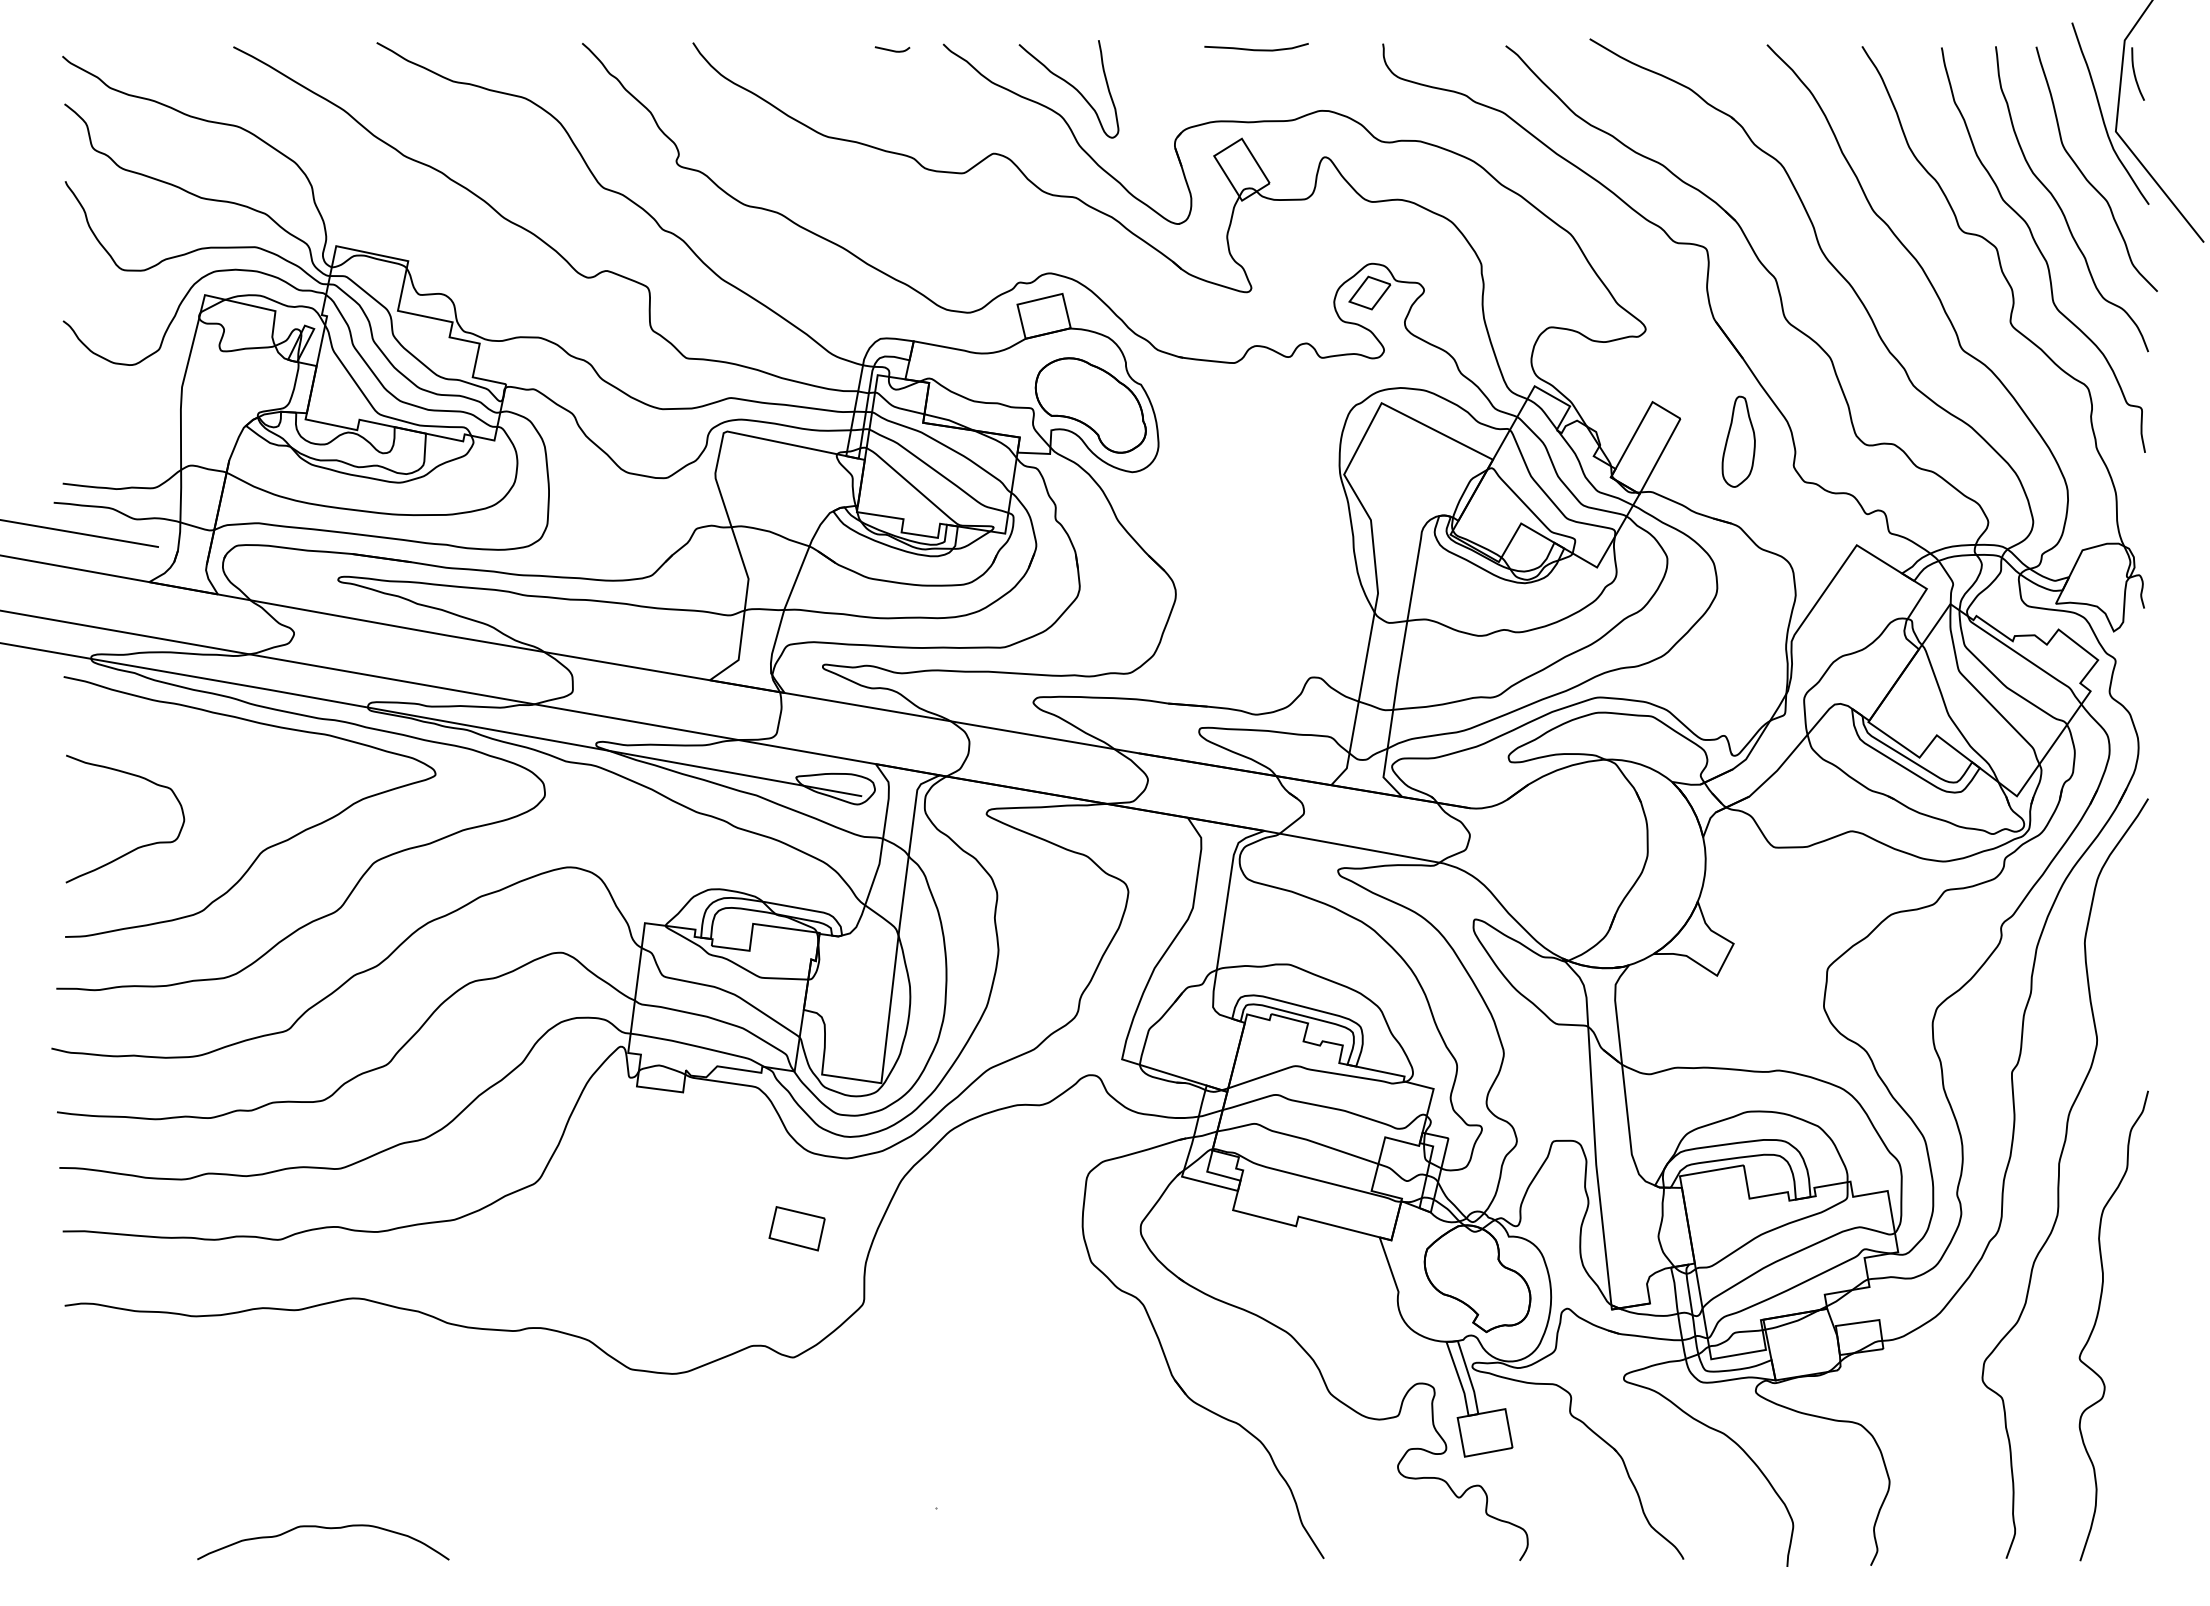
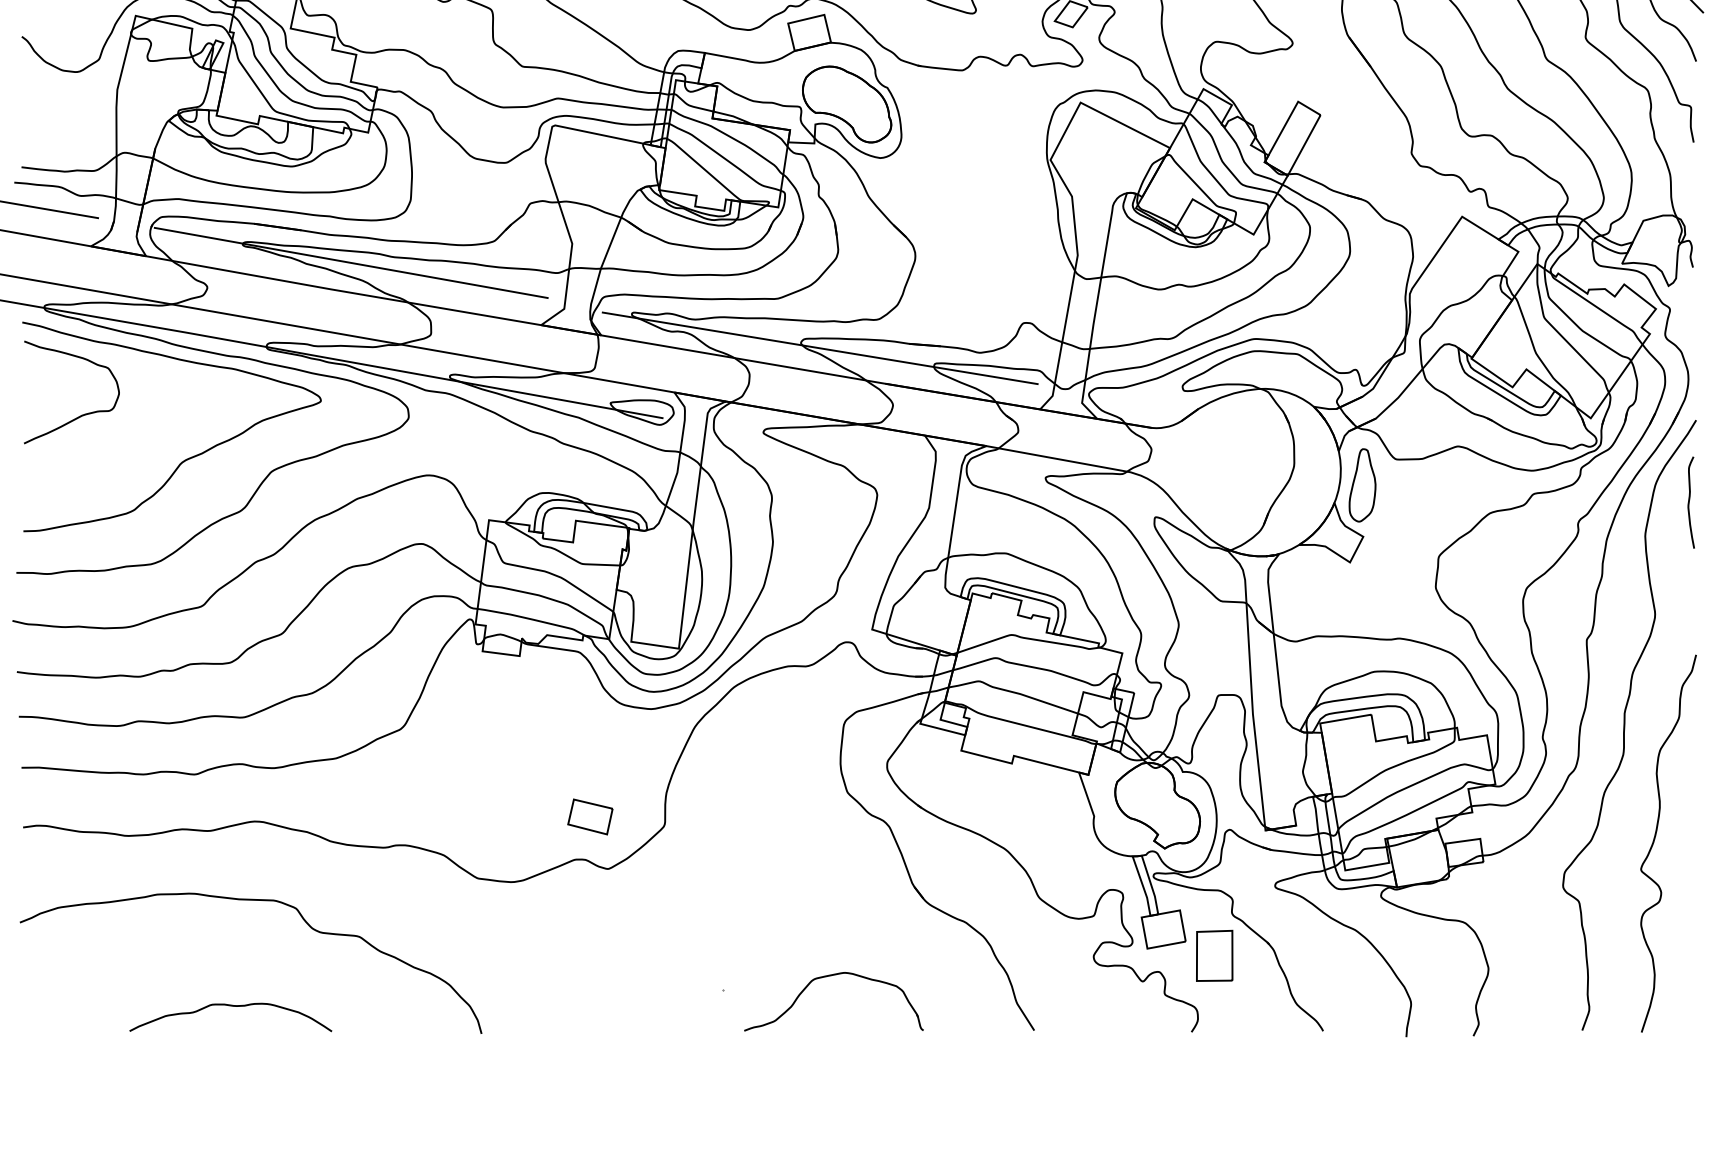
part: (1738, 441) -> (1362, 485), moved
line: (472, 602) -> (350, 262), added
line: (1057, 708) -> (820, 347), added
curve: (138, 846) -> (82, 414), moved
curve: (2139, 901) -> (1689, 502), added
part: (796, 1228) -> (589, 816), moved
curve: (359, 1397) -> (259, 901), added
part: (1548, 1465) -> (1214, 955), added
part: (1069, 1491) -> (829, 976), added

